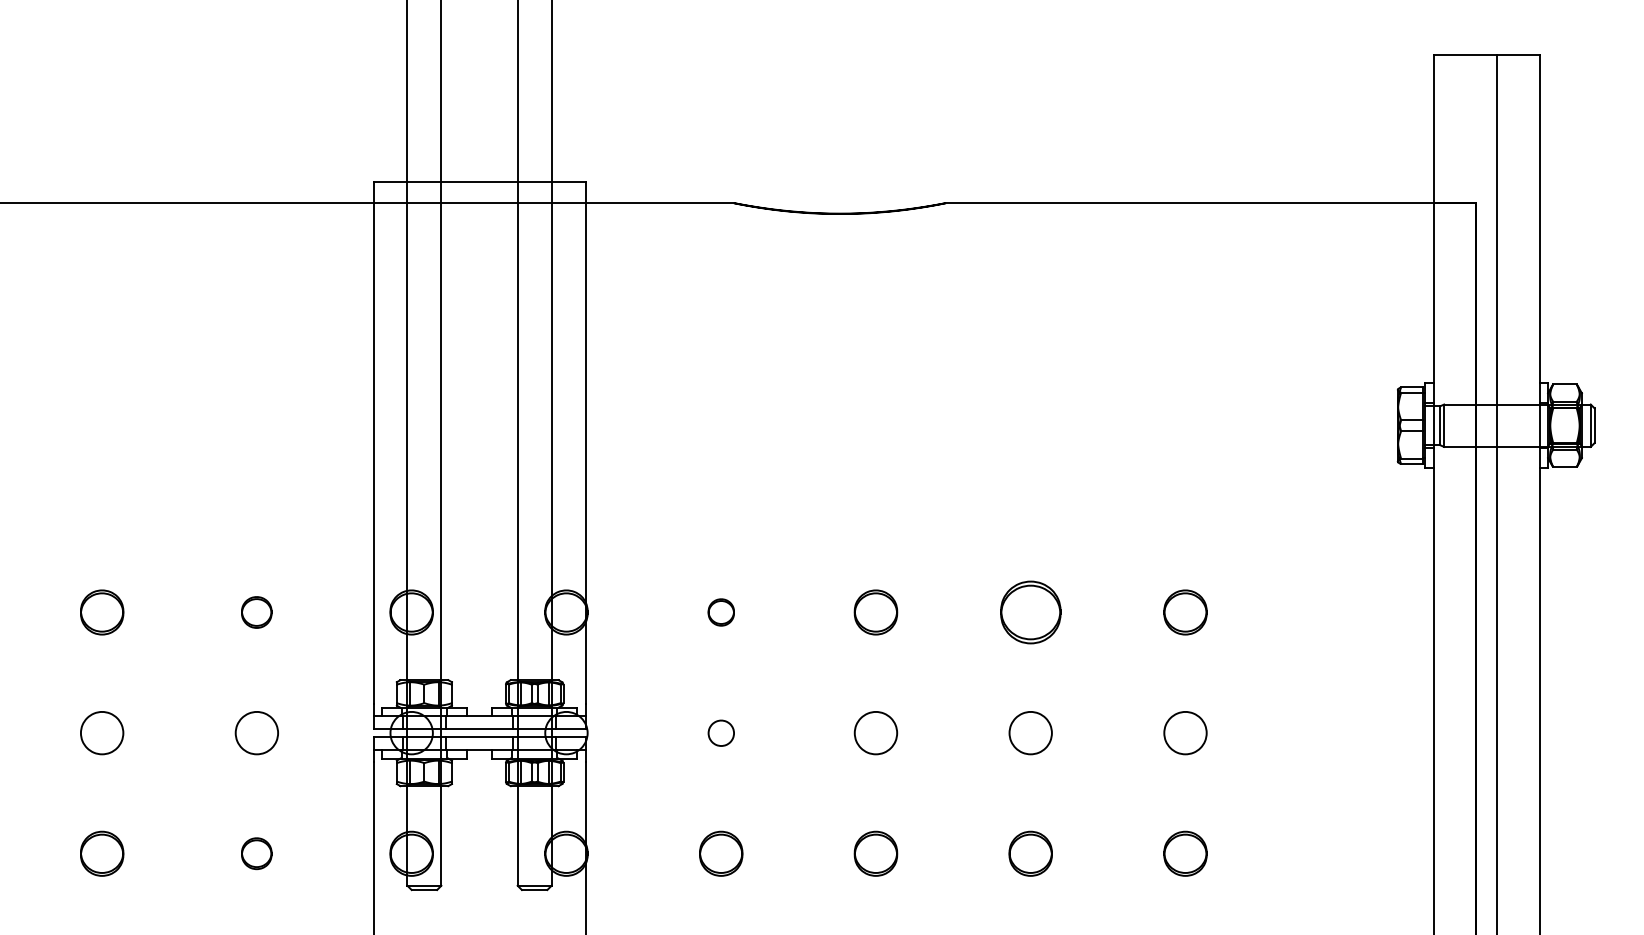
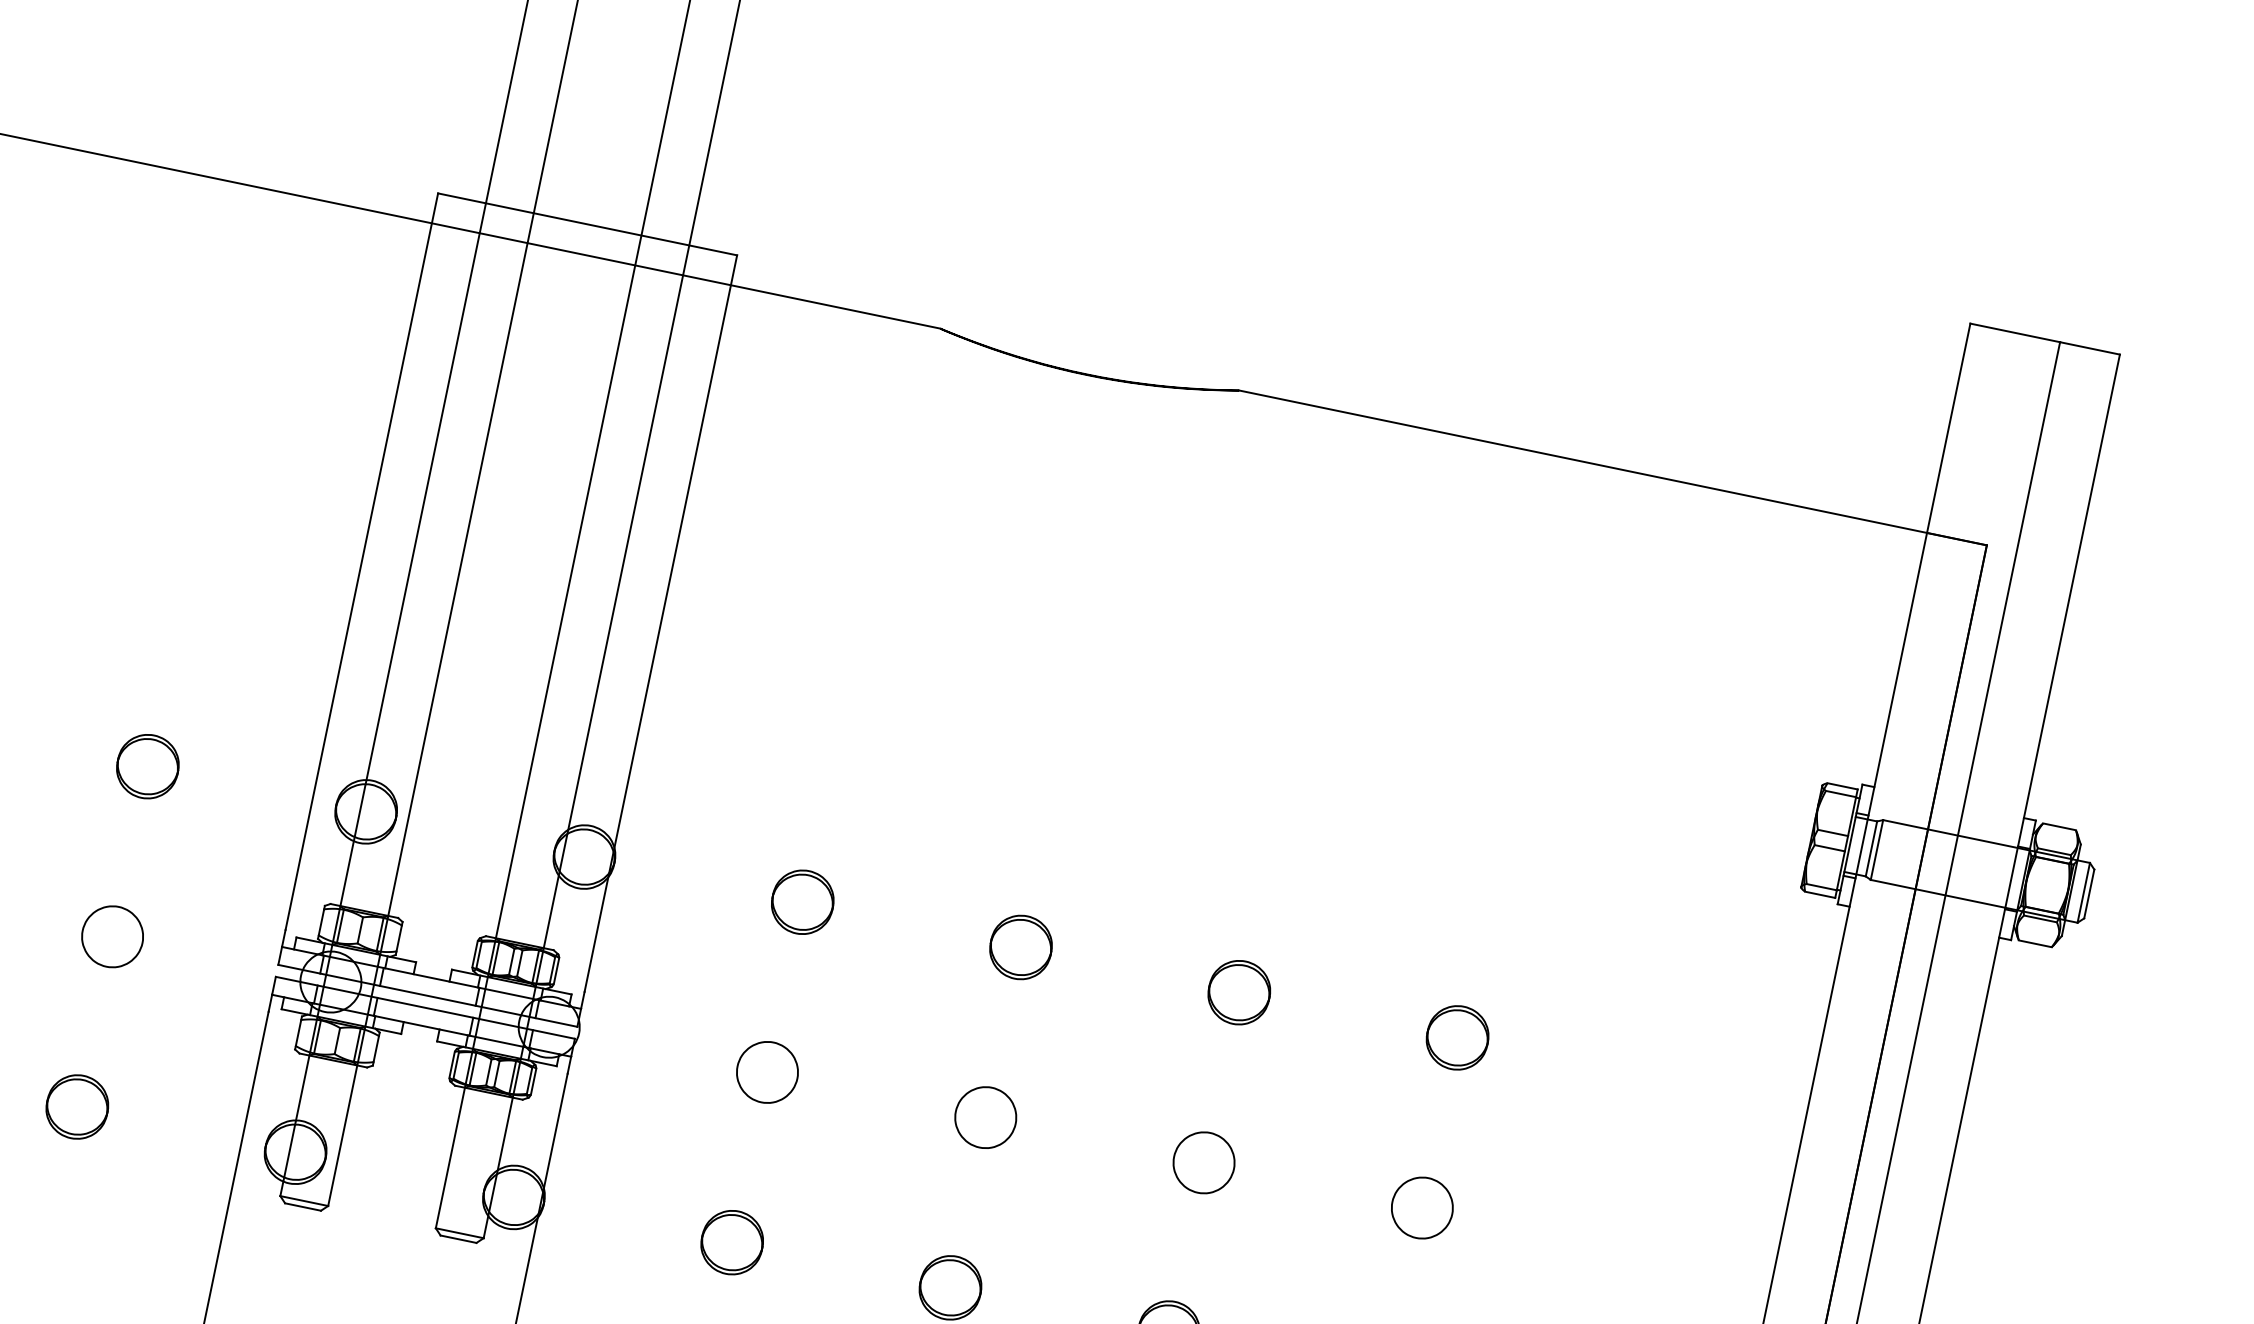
part: (256, 612) -> (147, 766), size x1.43
part: (721, 612) -> (803, 902), size x1.67
part: (1030, 612) -> (1238, 992), size x0.71
part: (721, 733) -> (767, 1073), size x1.67
part: (256, 853) -> (76, 1106), size x1.43

